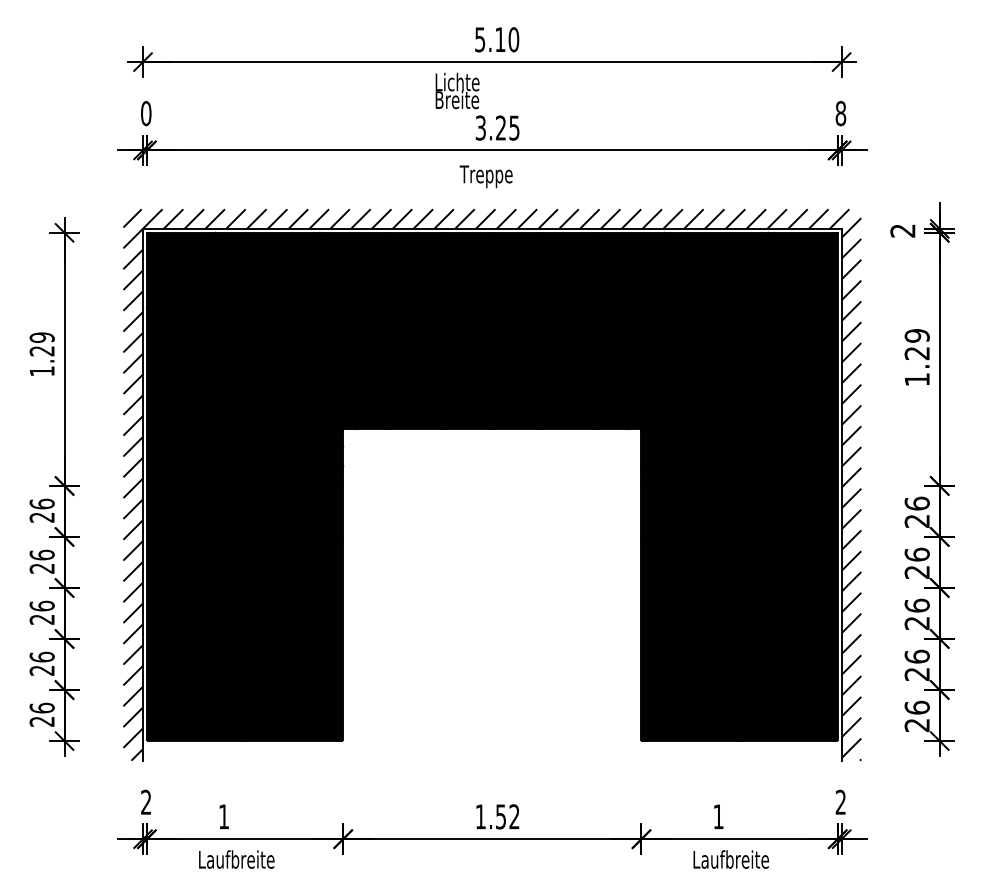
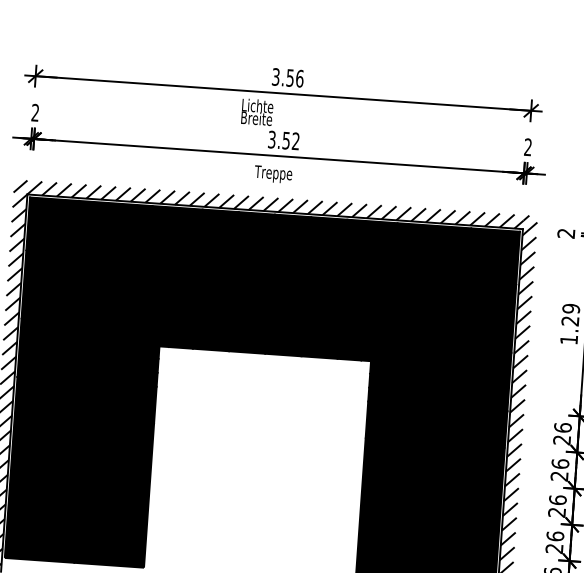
text: (497, 39) -> (288, 77), 5.10 -> 3.56
text: (146, 113) -> (35, 112), 0 -> 2
text: (840, 113) -> (527, 147), 8 -> 2
text: (507, 127) -> (290, 140), 3.25 -> 3.52

